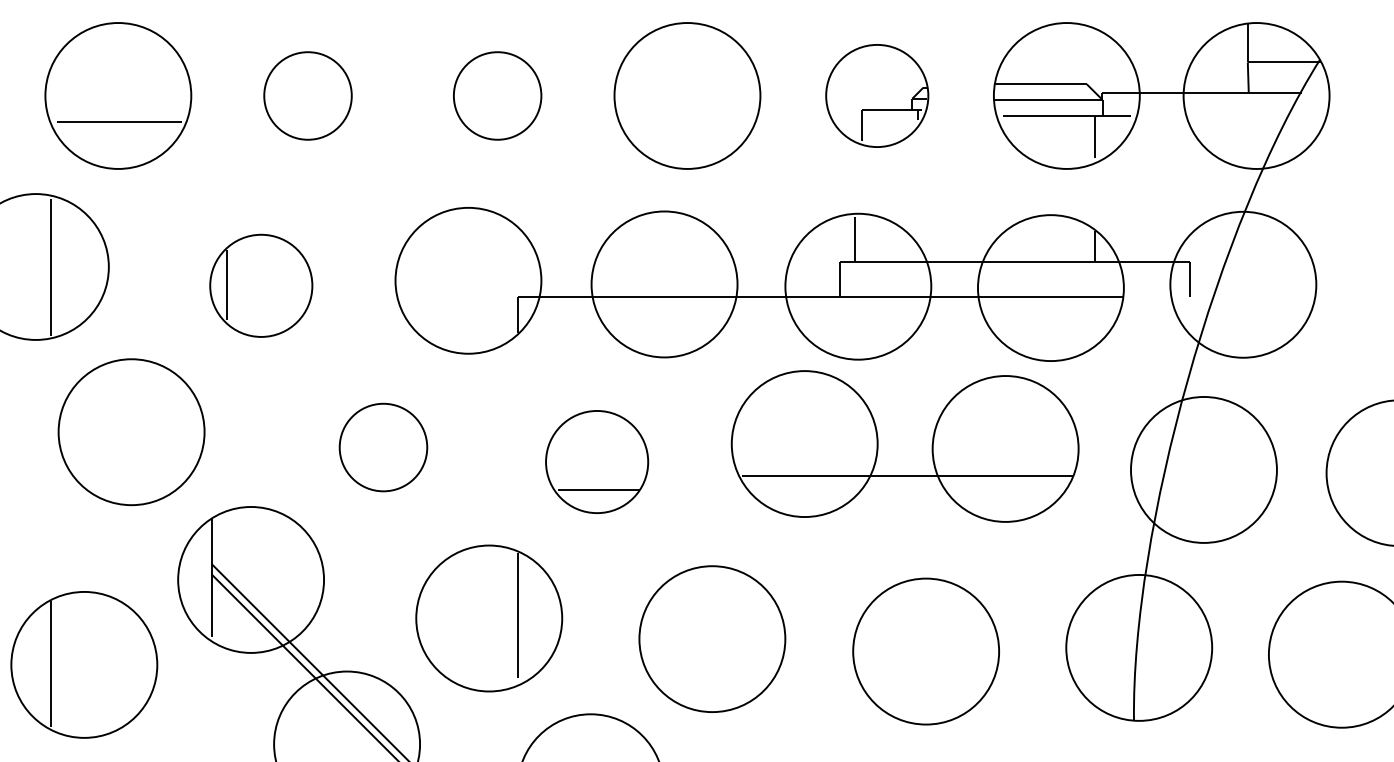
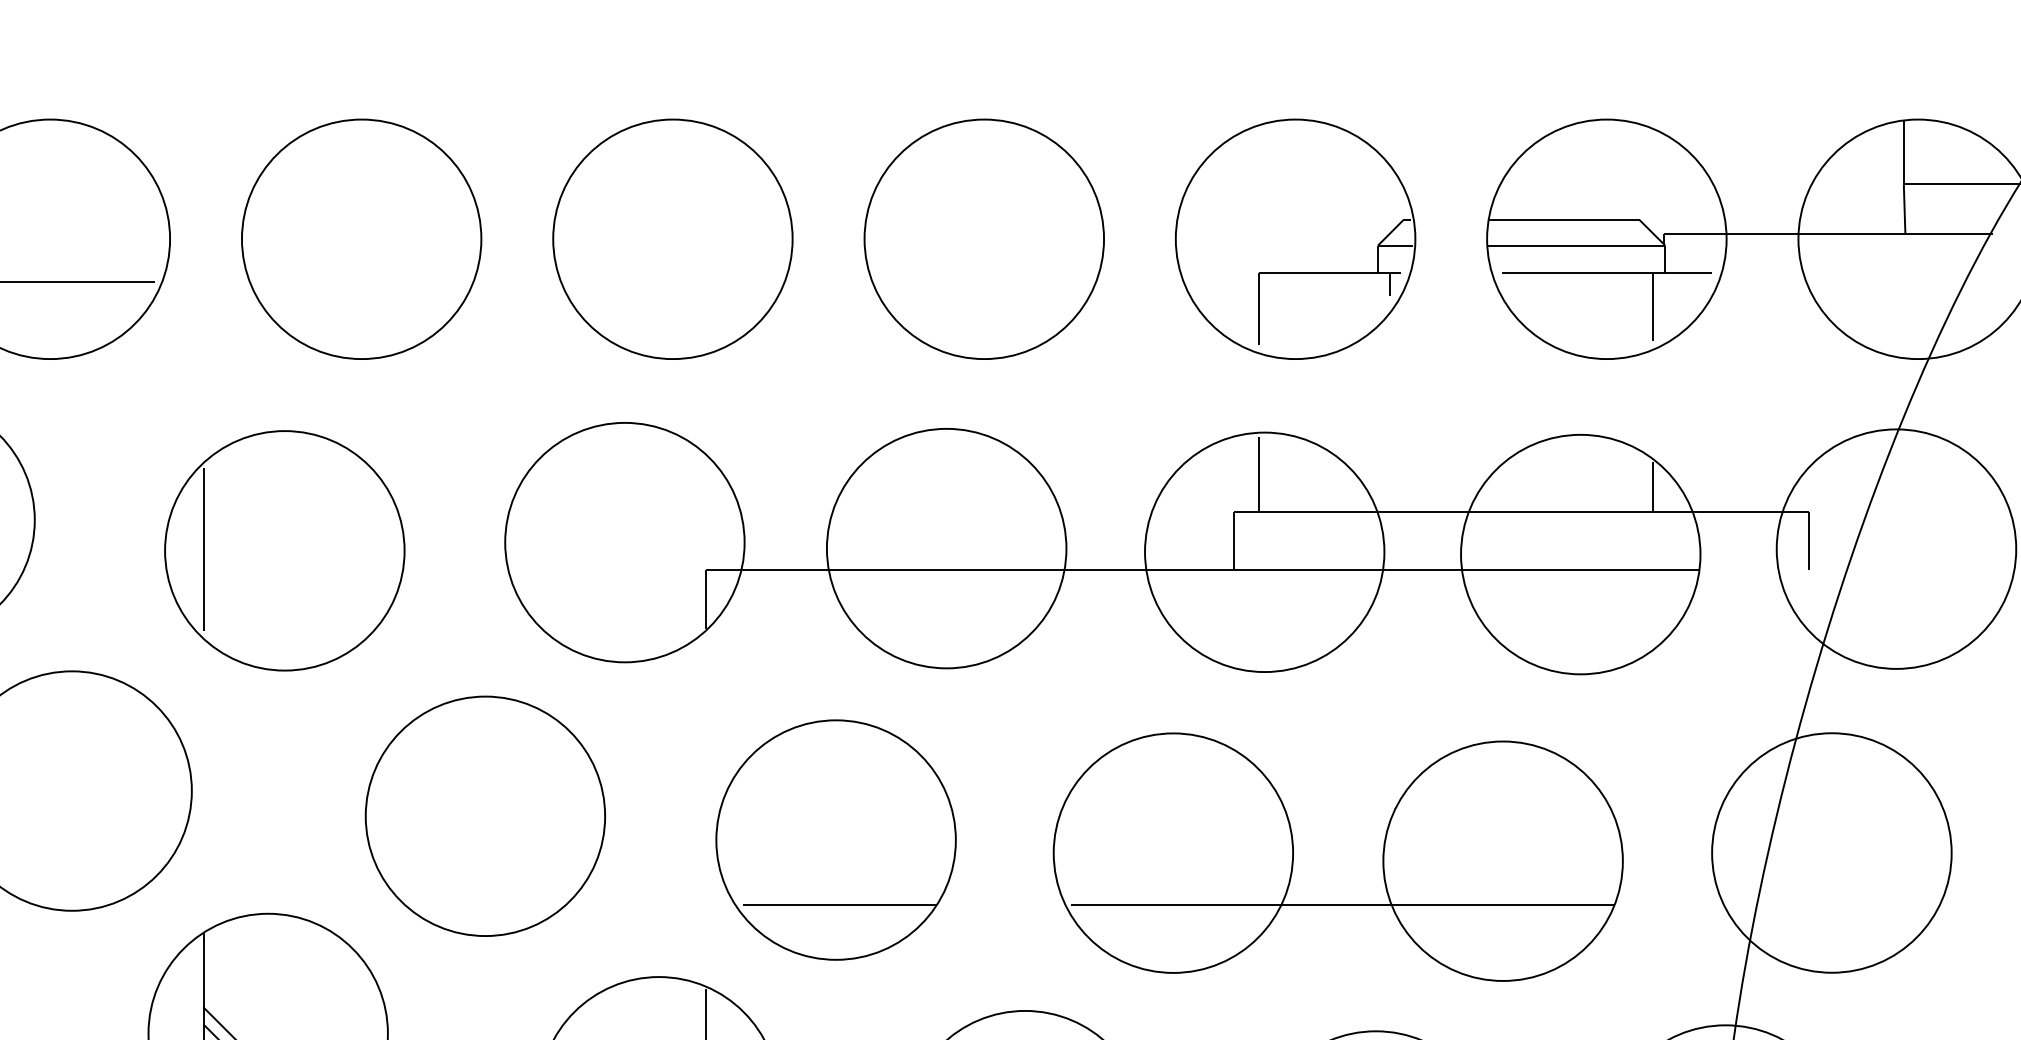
part: (307, 95) -> (360, 238), size x1.67
part: (497, 95) -> (672, 238), size x1.67
part: (877, 95) -> (1296, 238), size x1.43
part: (261, 285) -> (285, 550), size x1.43
part: (878, 446) -> (1294, 857), moved
part: (383, 447) -> (485, 816), size x1.67
part: (596, 461) -> (835, 839), size x1.43

